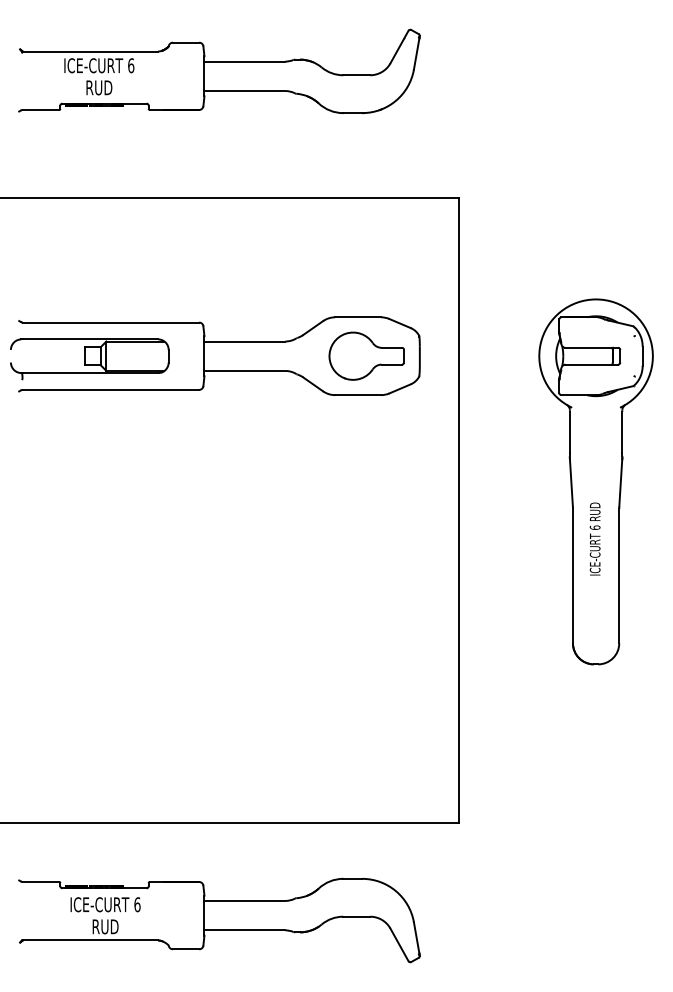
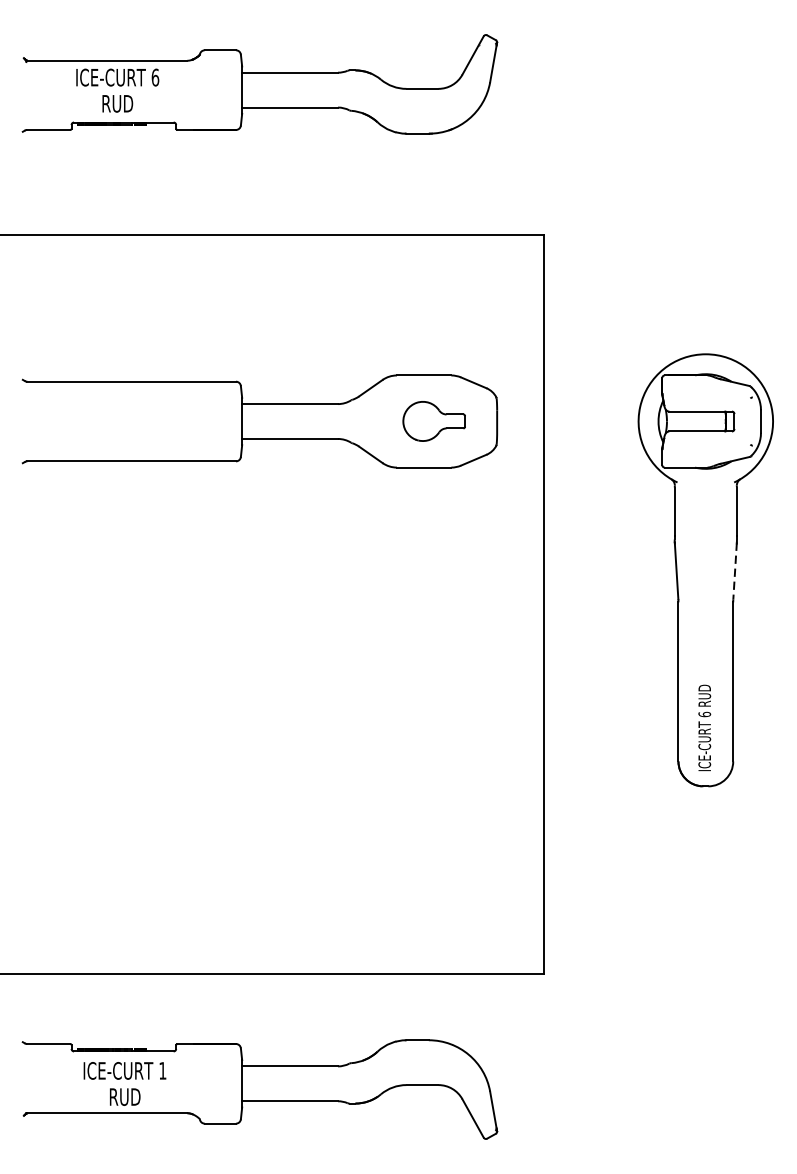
part: (366, 355) -> (434, 420), size x0.7
part: (89, 359) -> (106, 425), removed
line: (620, 482) -> (734, 571), solid -> dashed
text: (594, 538) -> (703, 727), moved
text: (137, 904) -> (162, 1070), 6 -> 1

